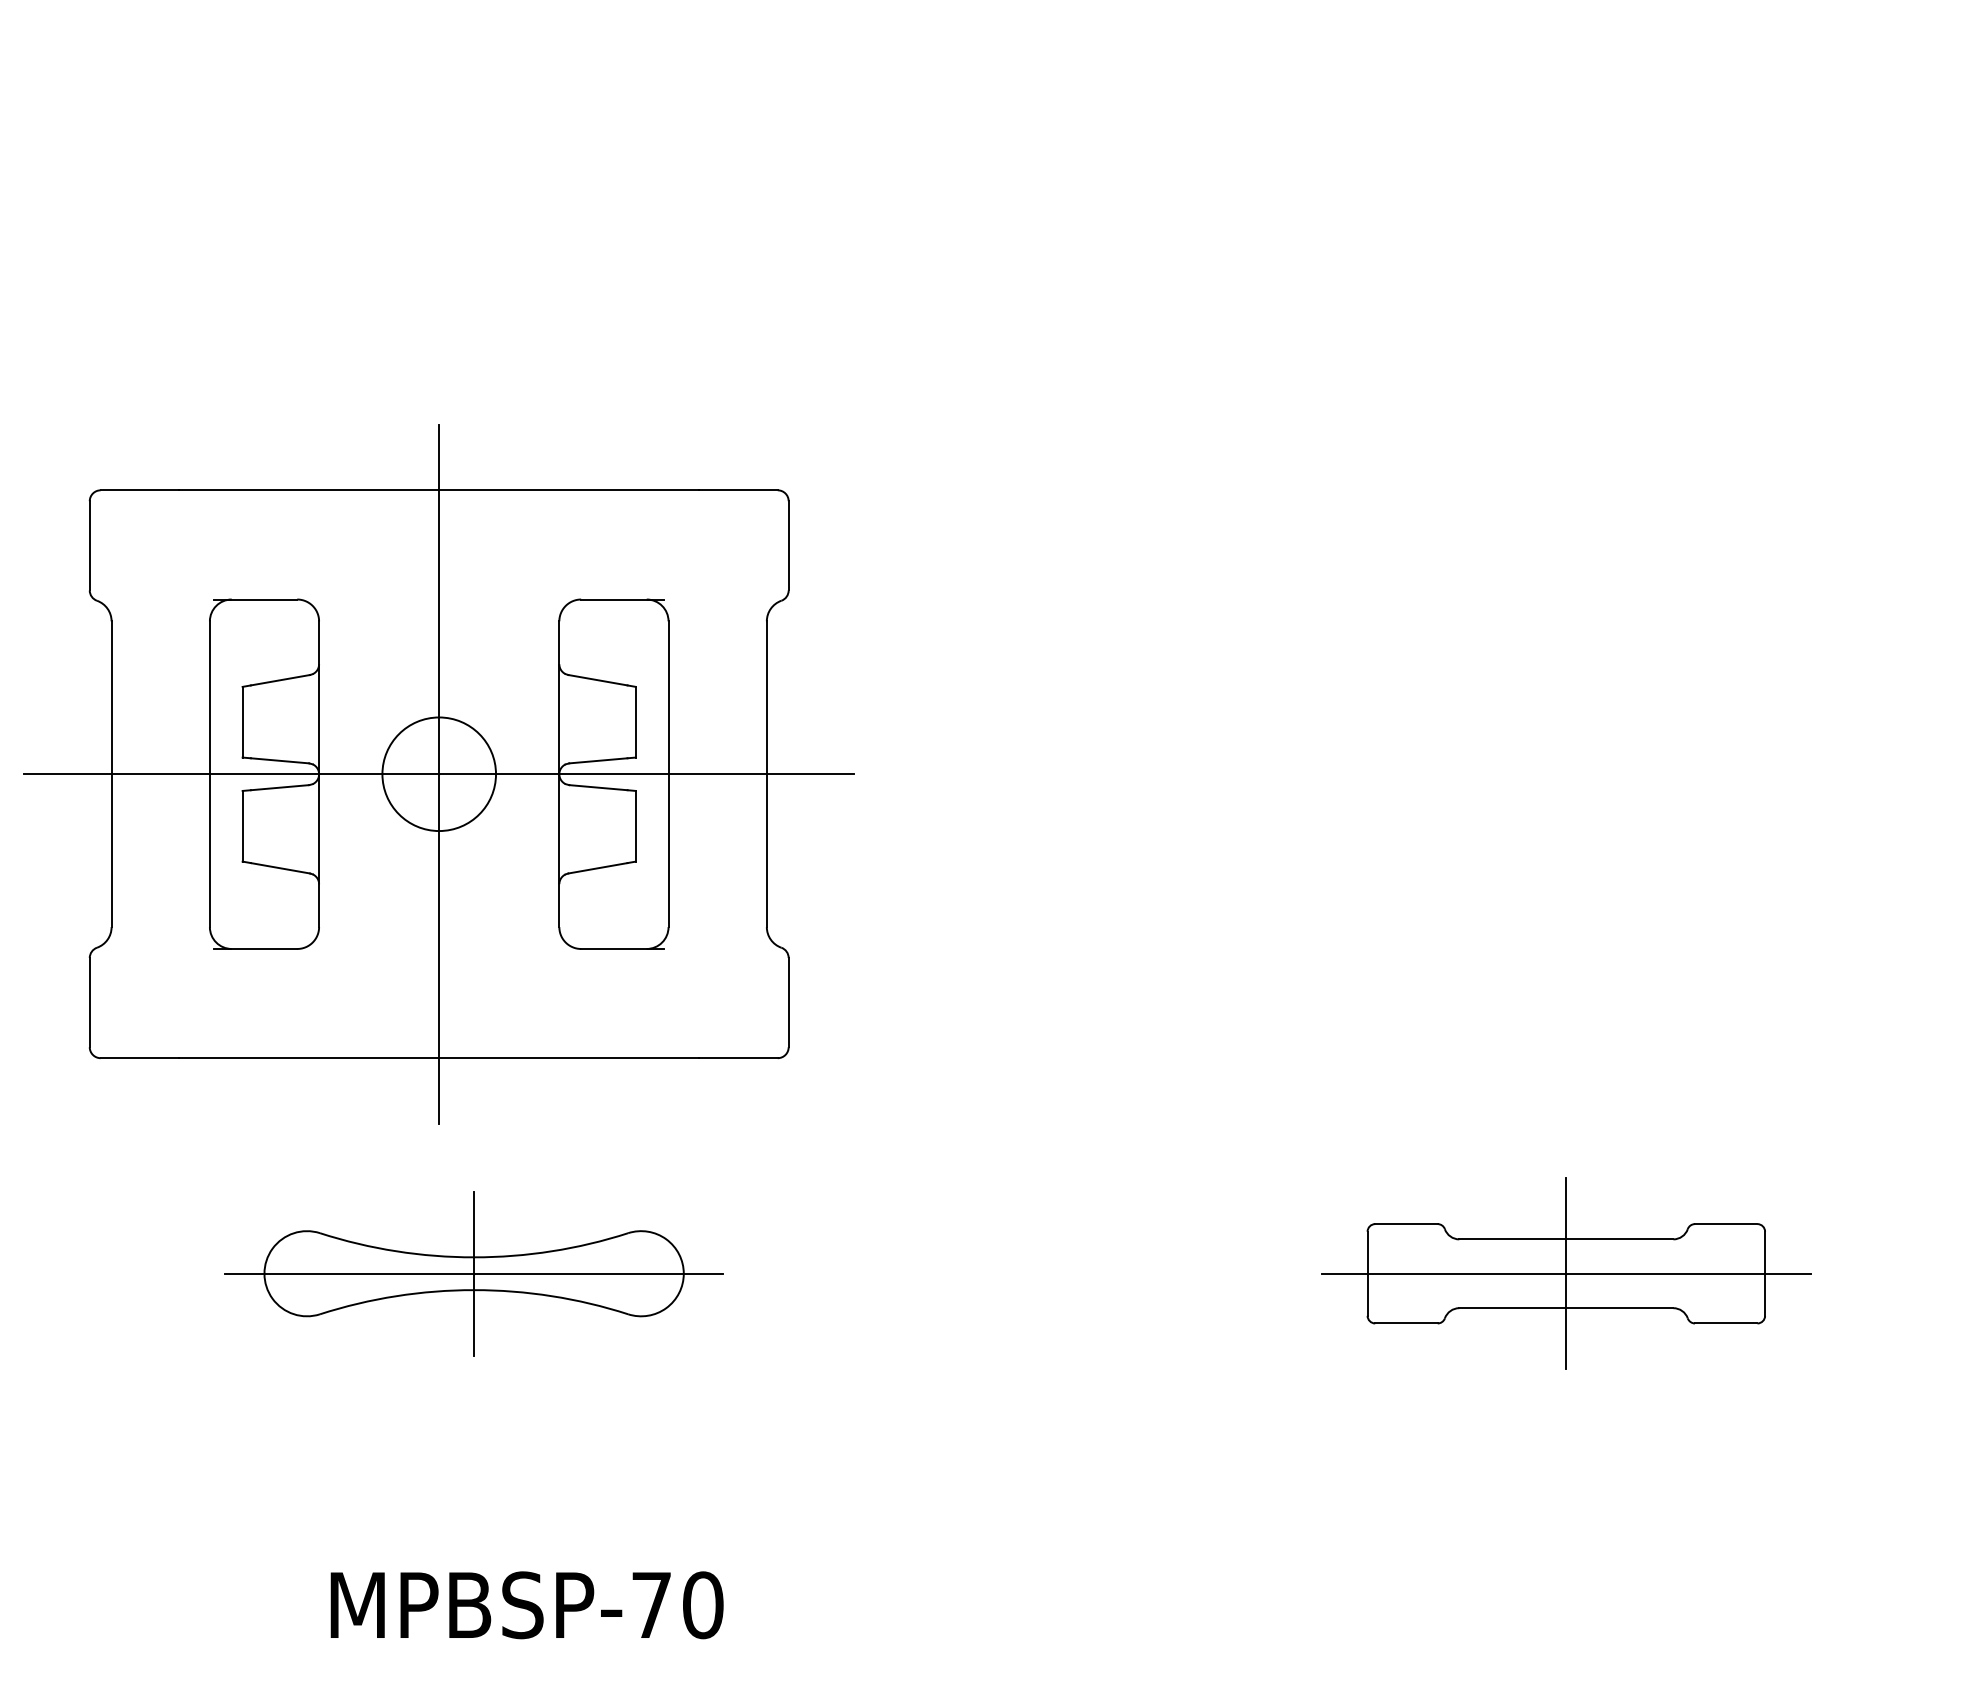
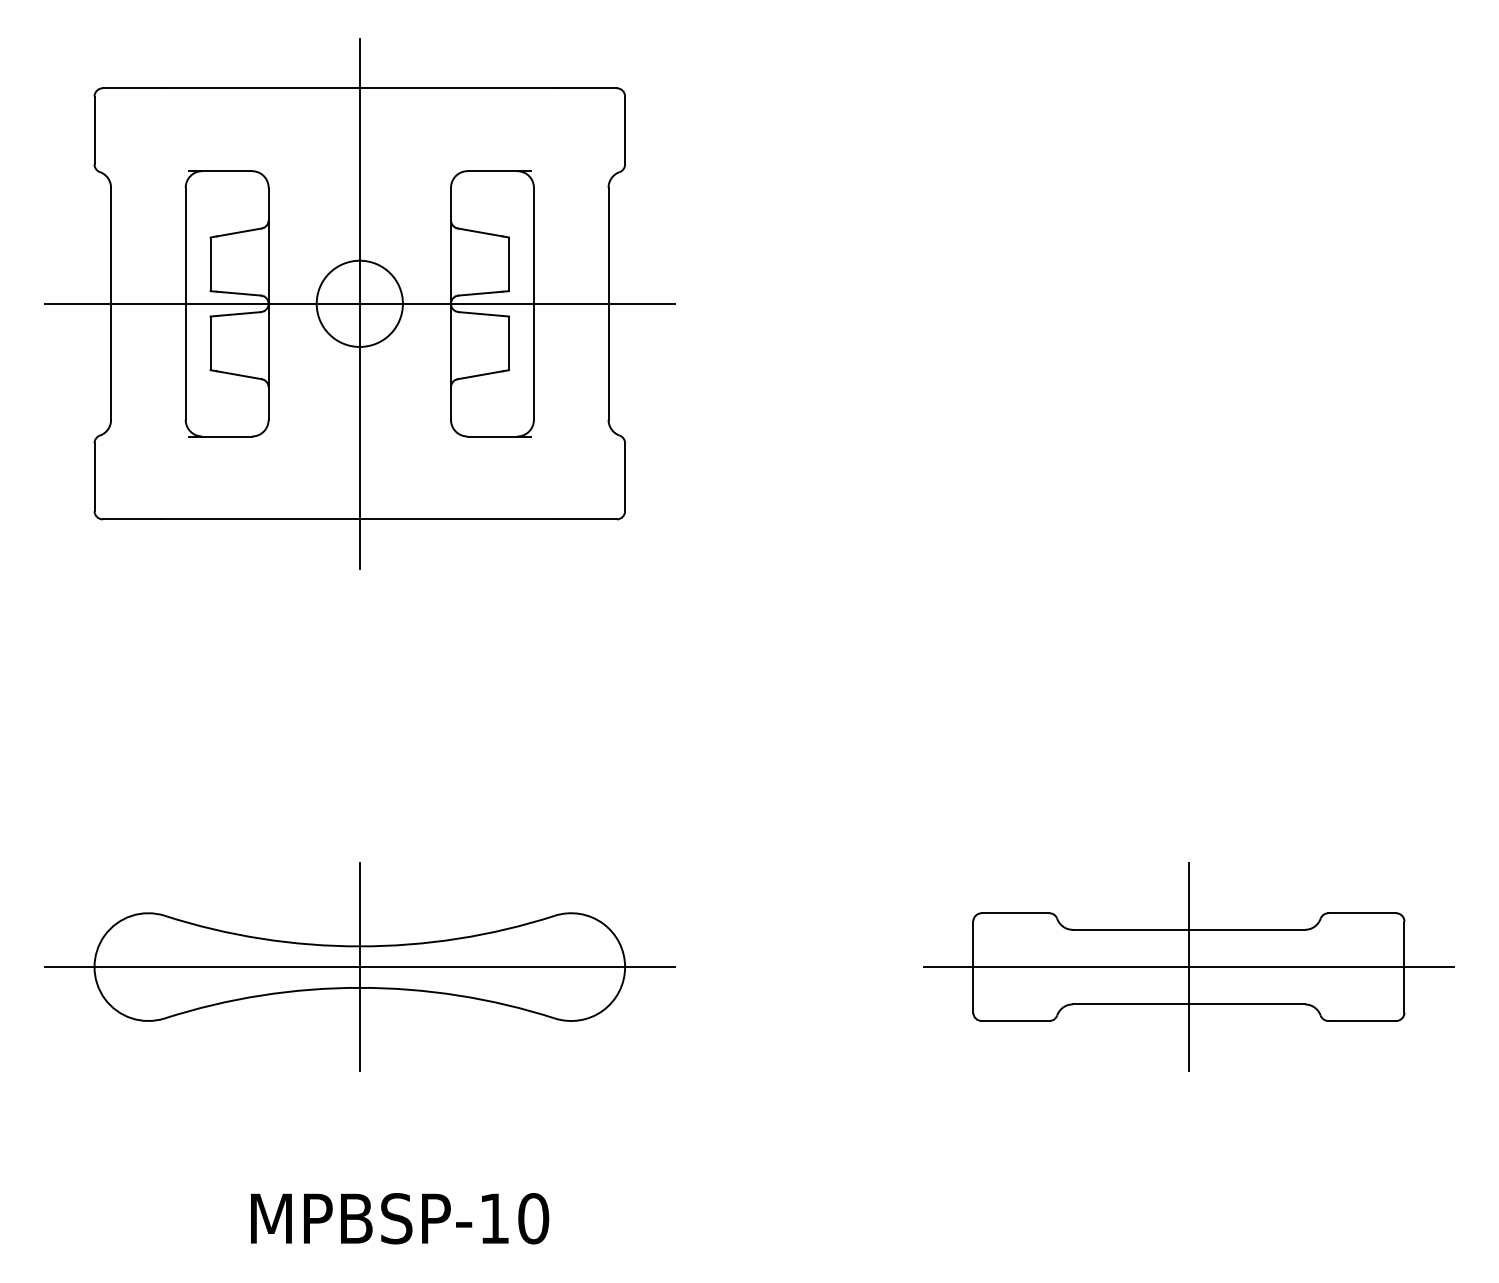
part: (438, 774) -> (359, 304), moved
part: (473, 1273) -> (359, 966), size x1.67
part: (1566, 1273) -> (1189, 966), size x1.43
text: (651, 1604) -> (494, 1218), MPBSP-70 -> MPBSP-10

